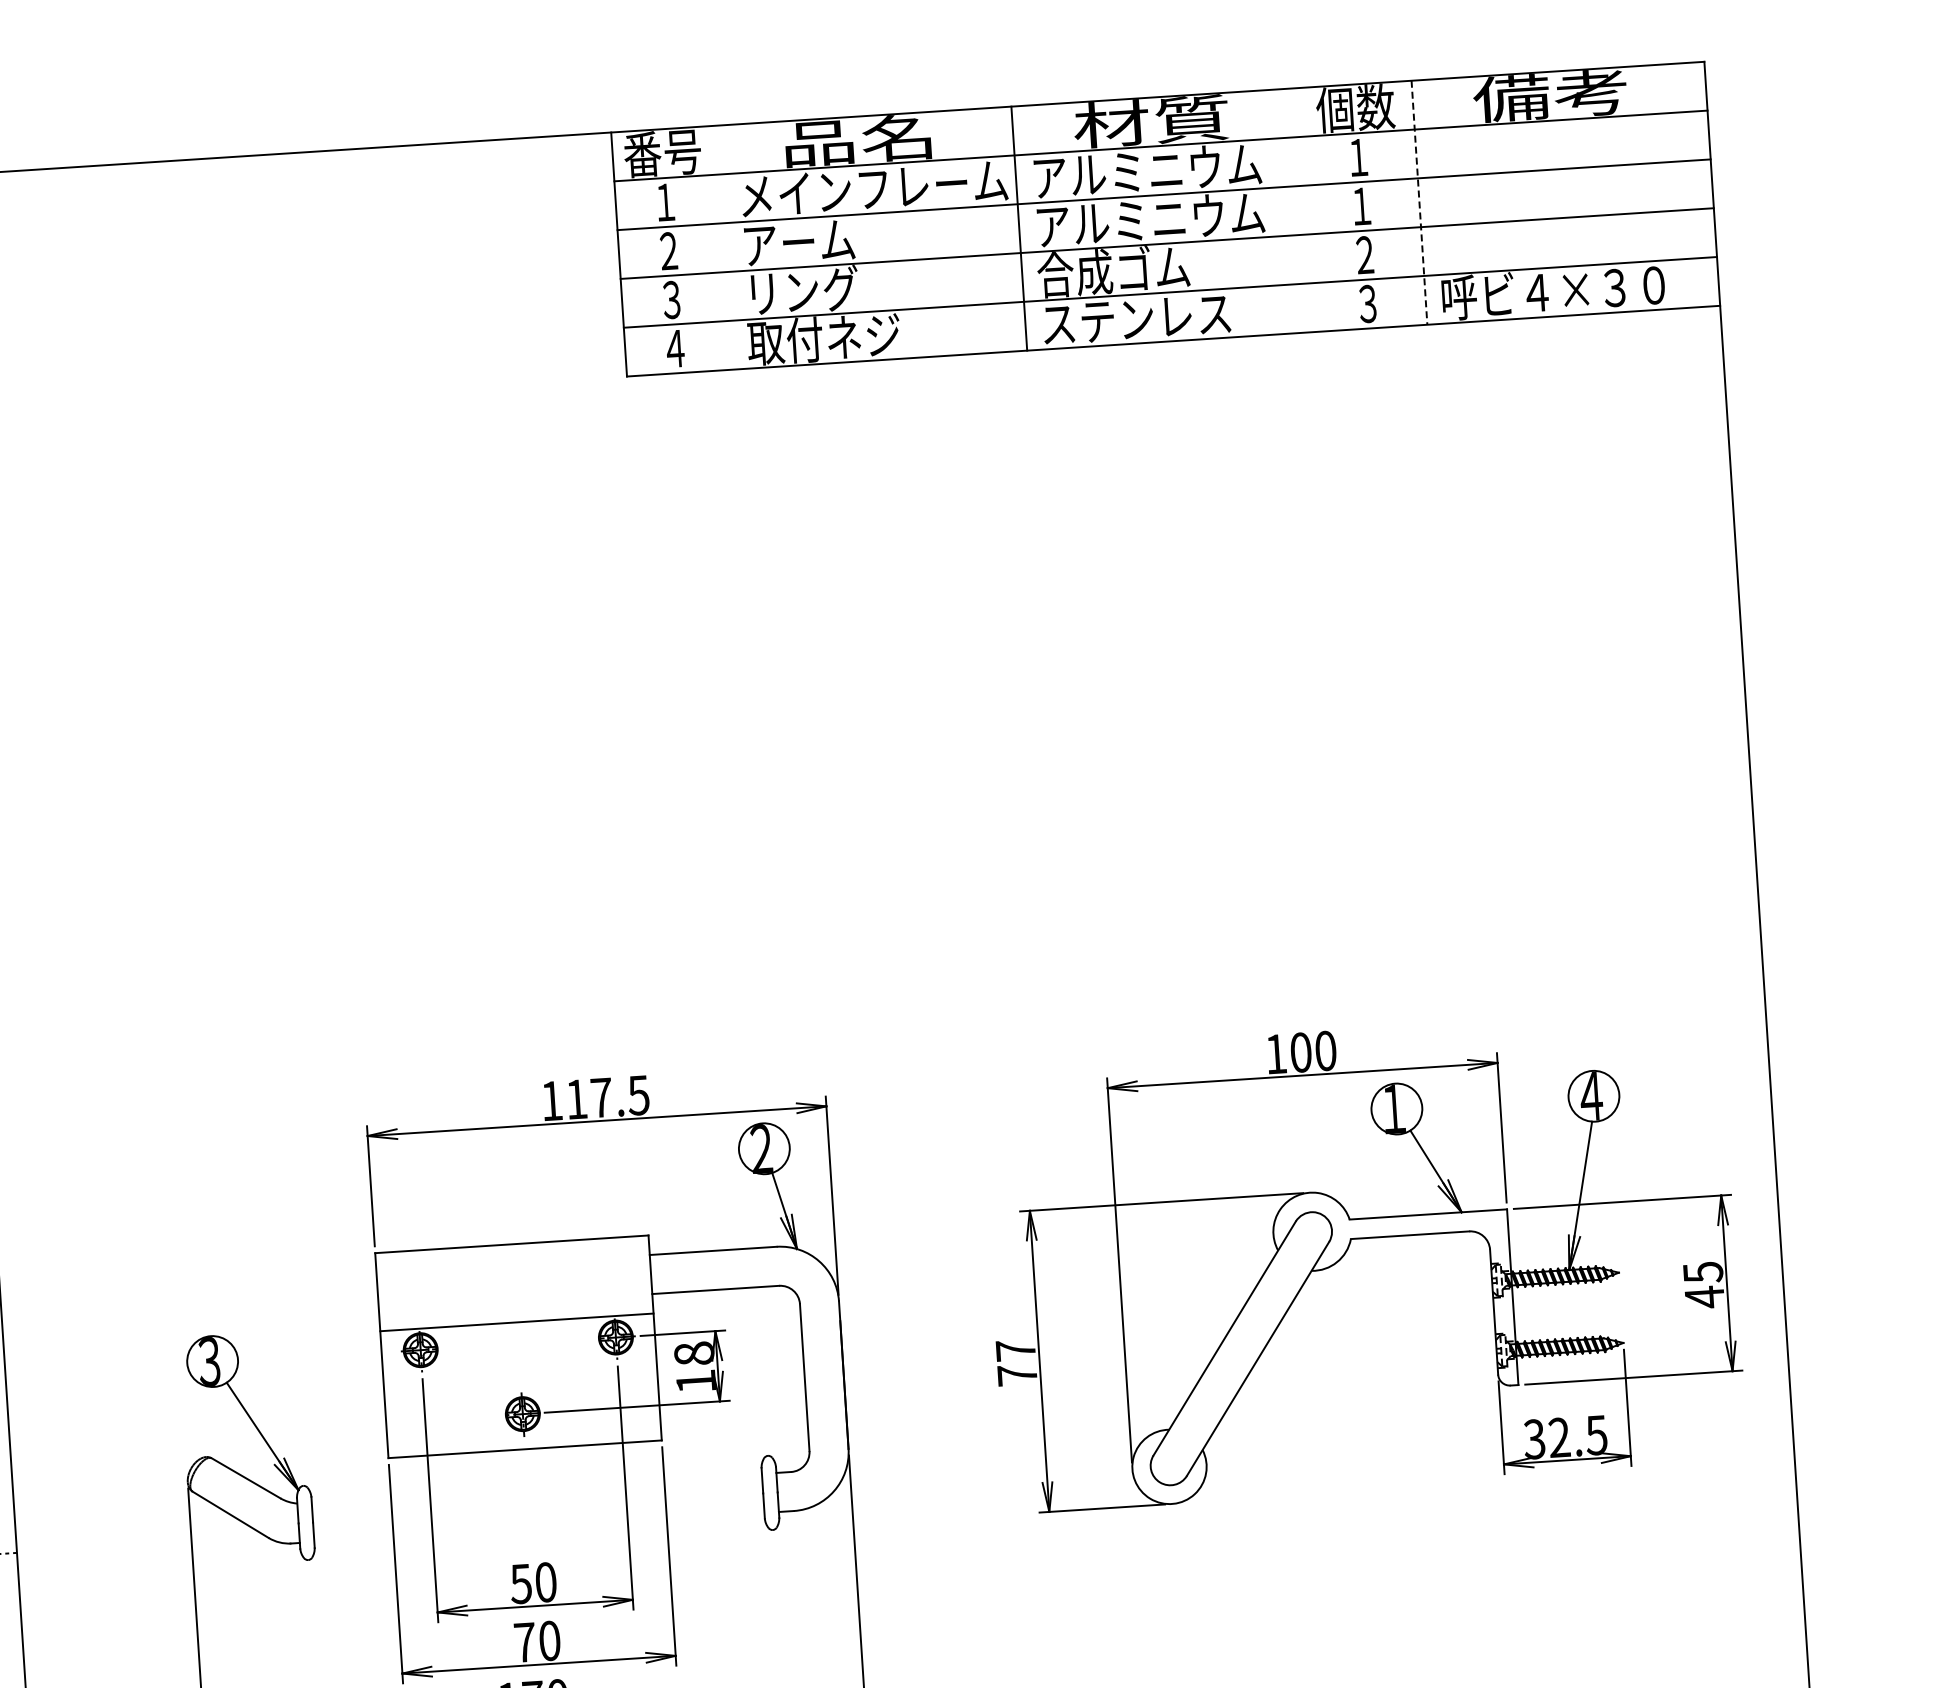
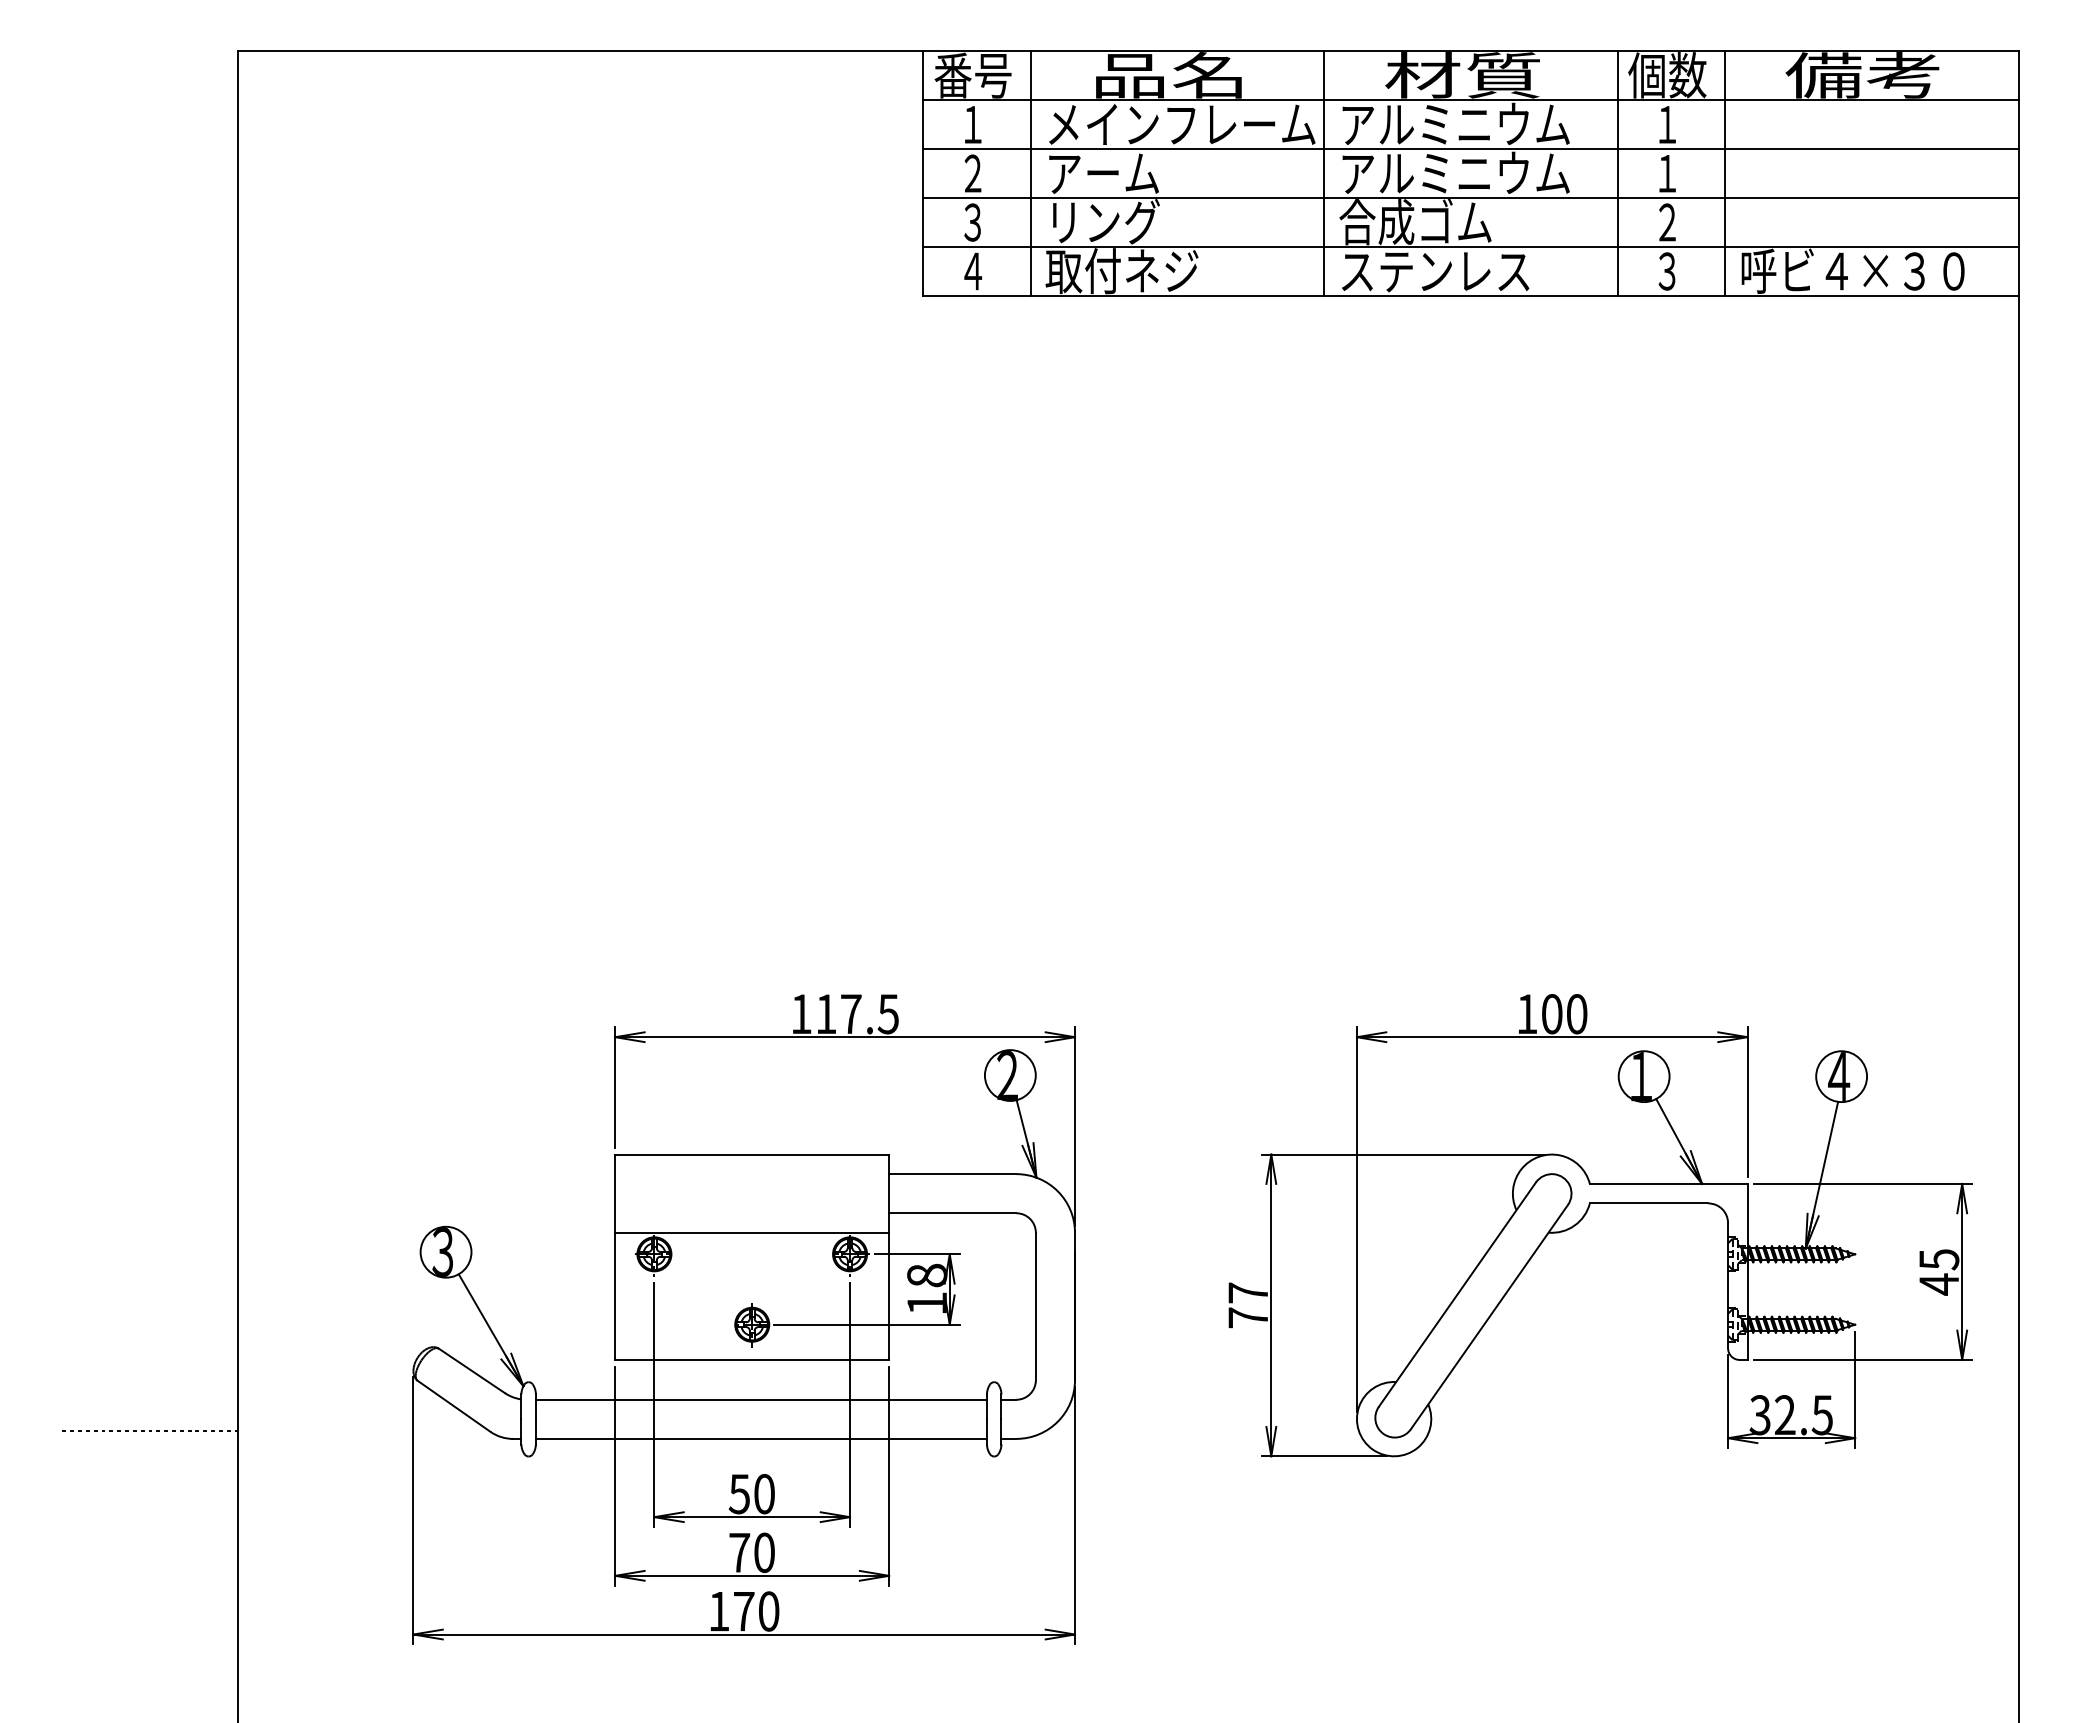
line: (1419, 203) -> (1725, 174), dashed -> solid
line: (1312, 209) -> (1617, 173), added
line: (726, 247) -> (1030, 173), added
line: (535, 1488) -> (760, 1399), added
line: (538, 1527) -> (760, 1438), added

